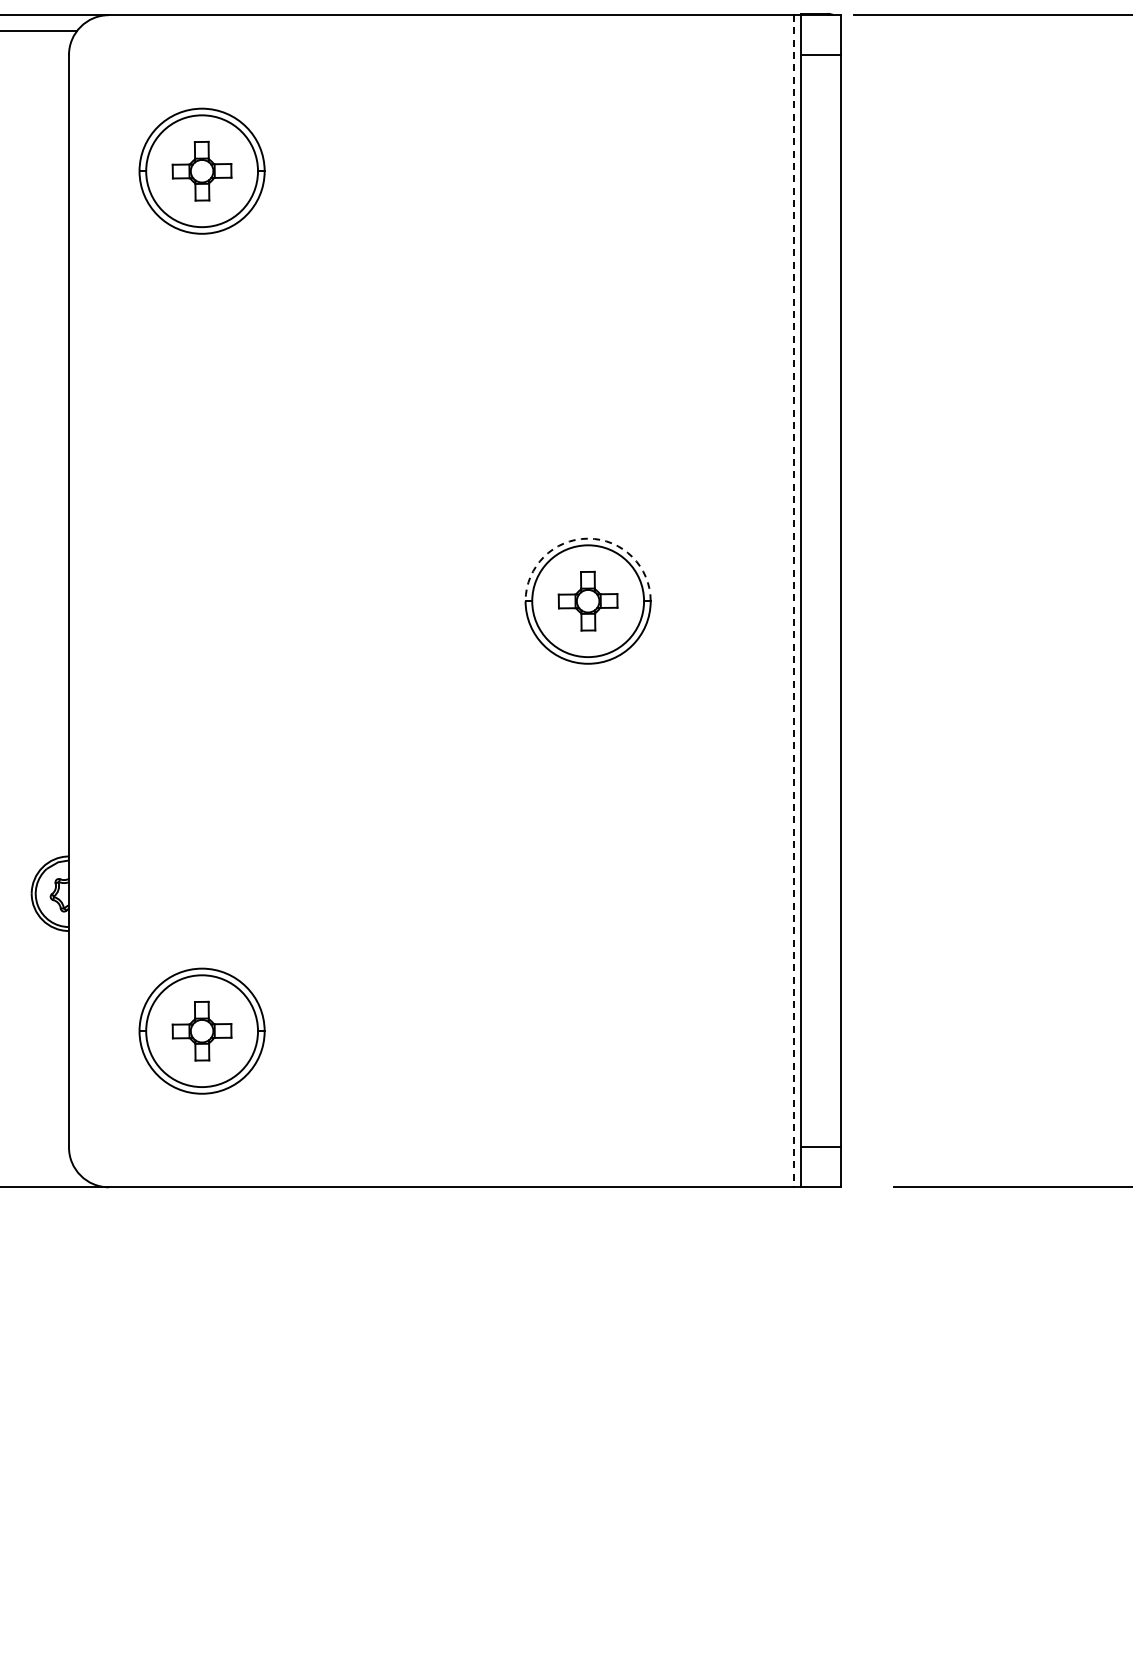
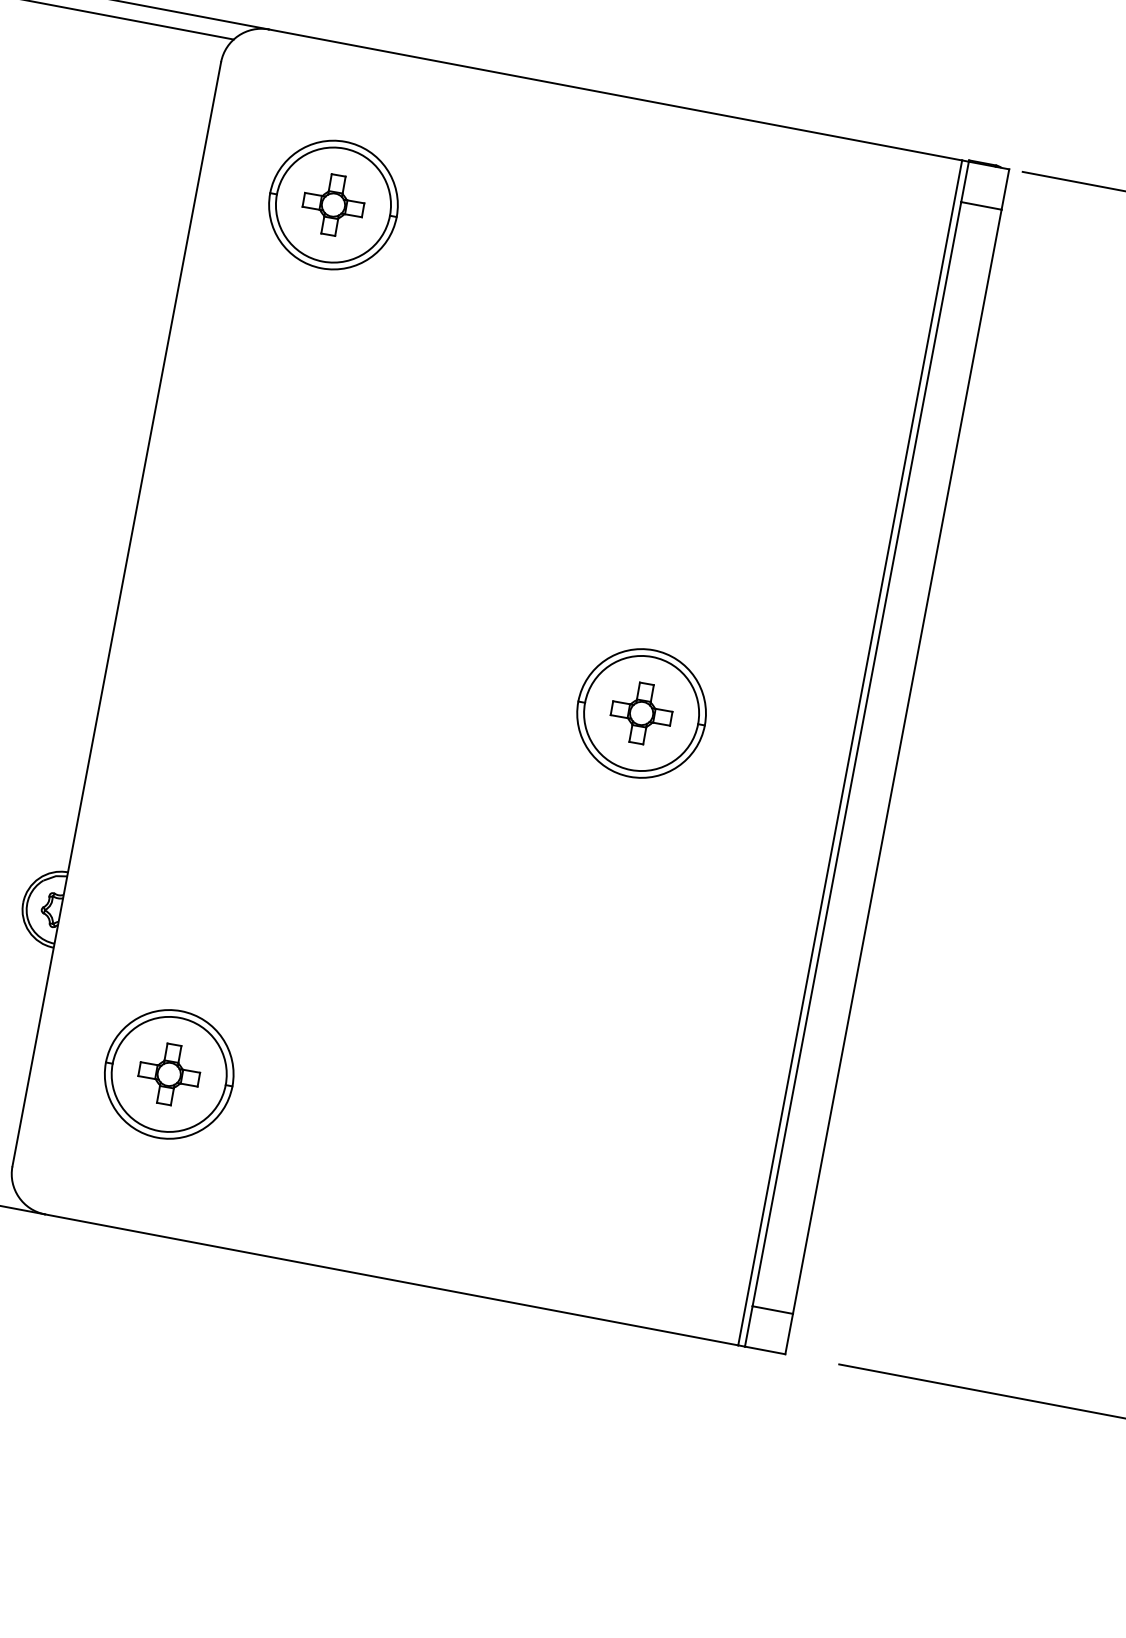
arc: (588, 538) -> (653, 650), dashed -> solid
line: (794, 601) -> (850, 753), dashed -> solid

